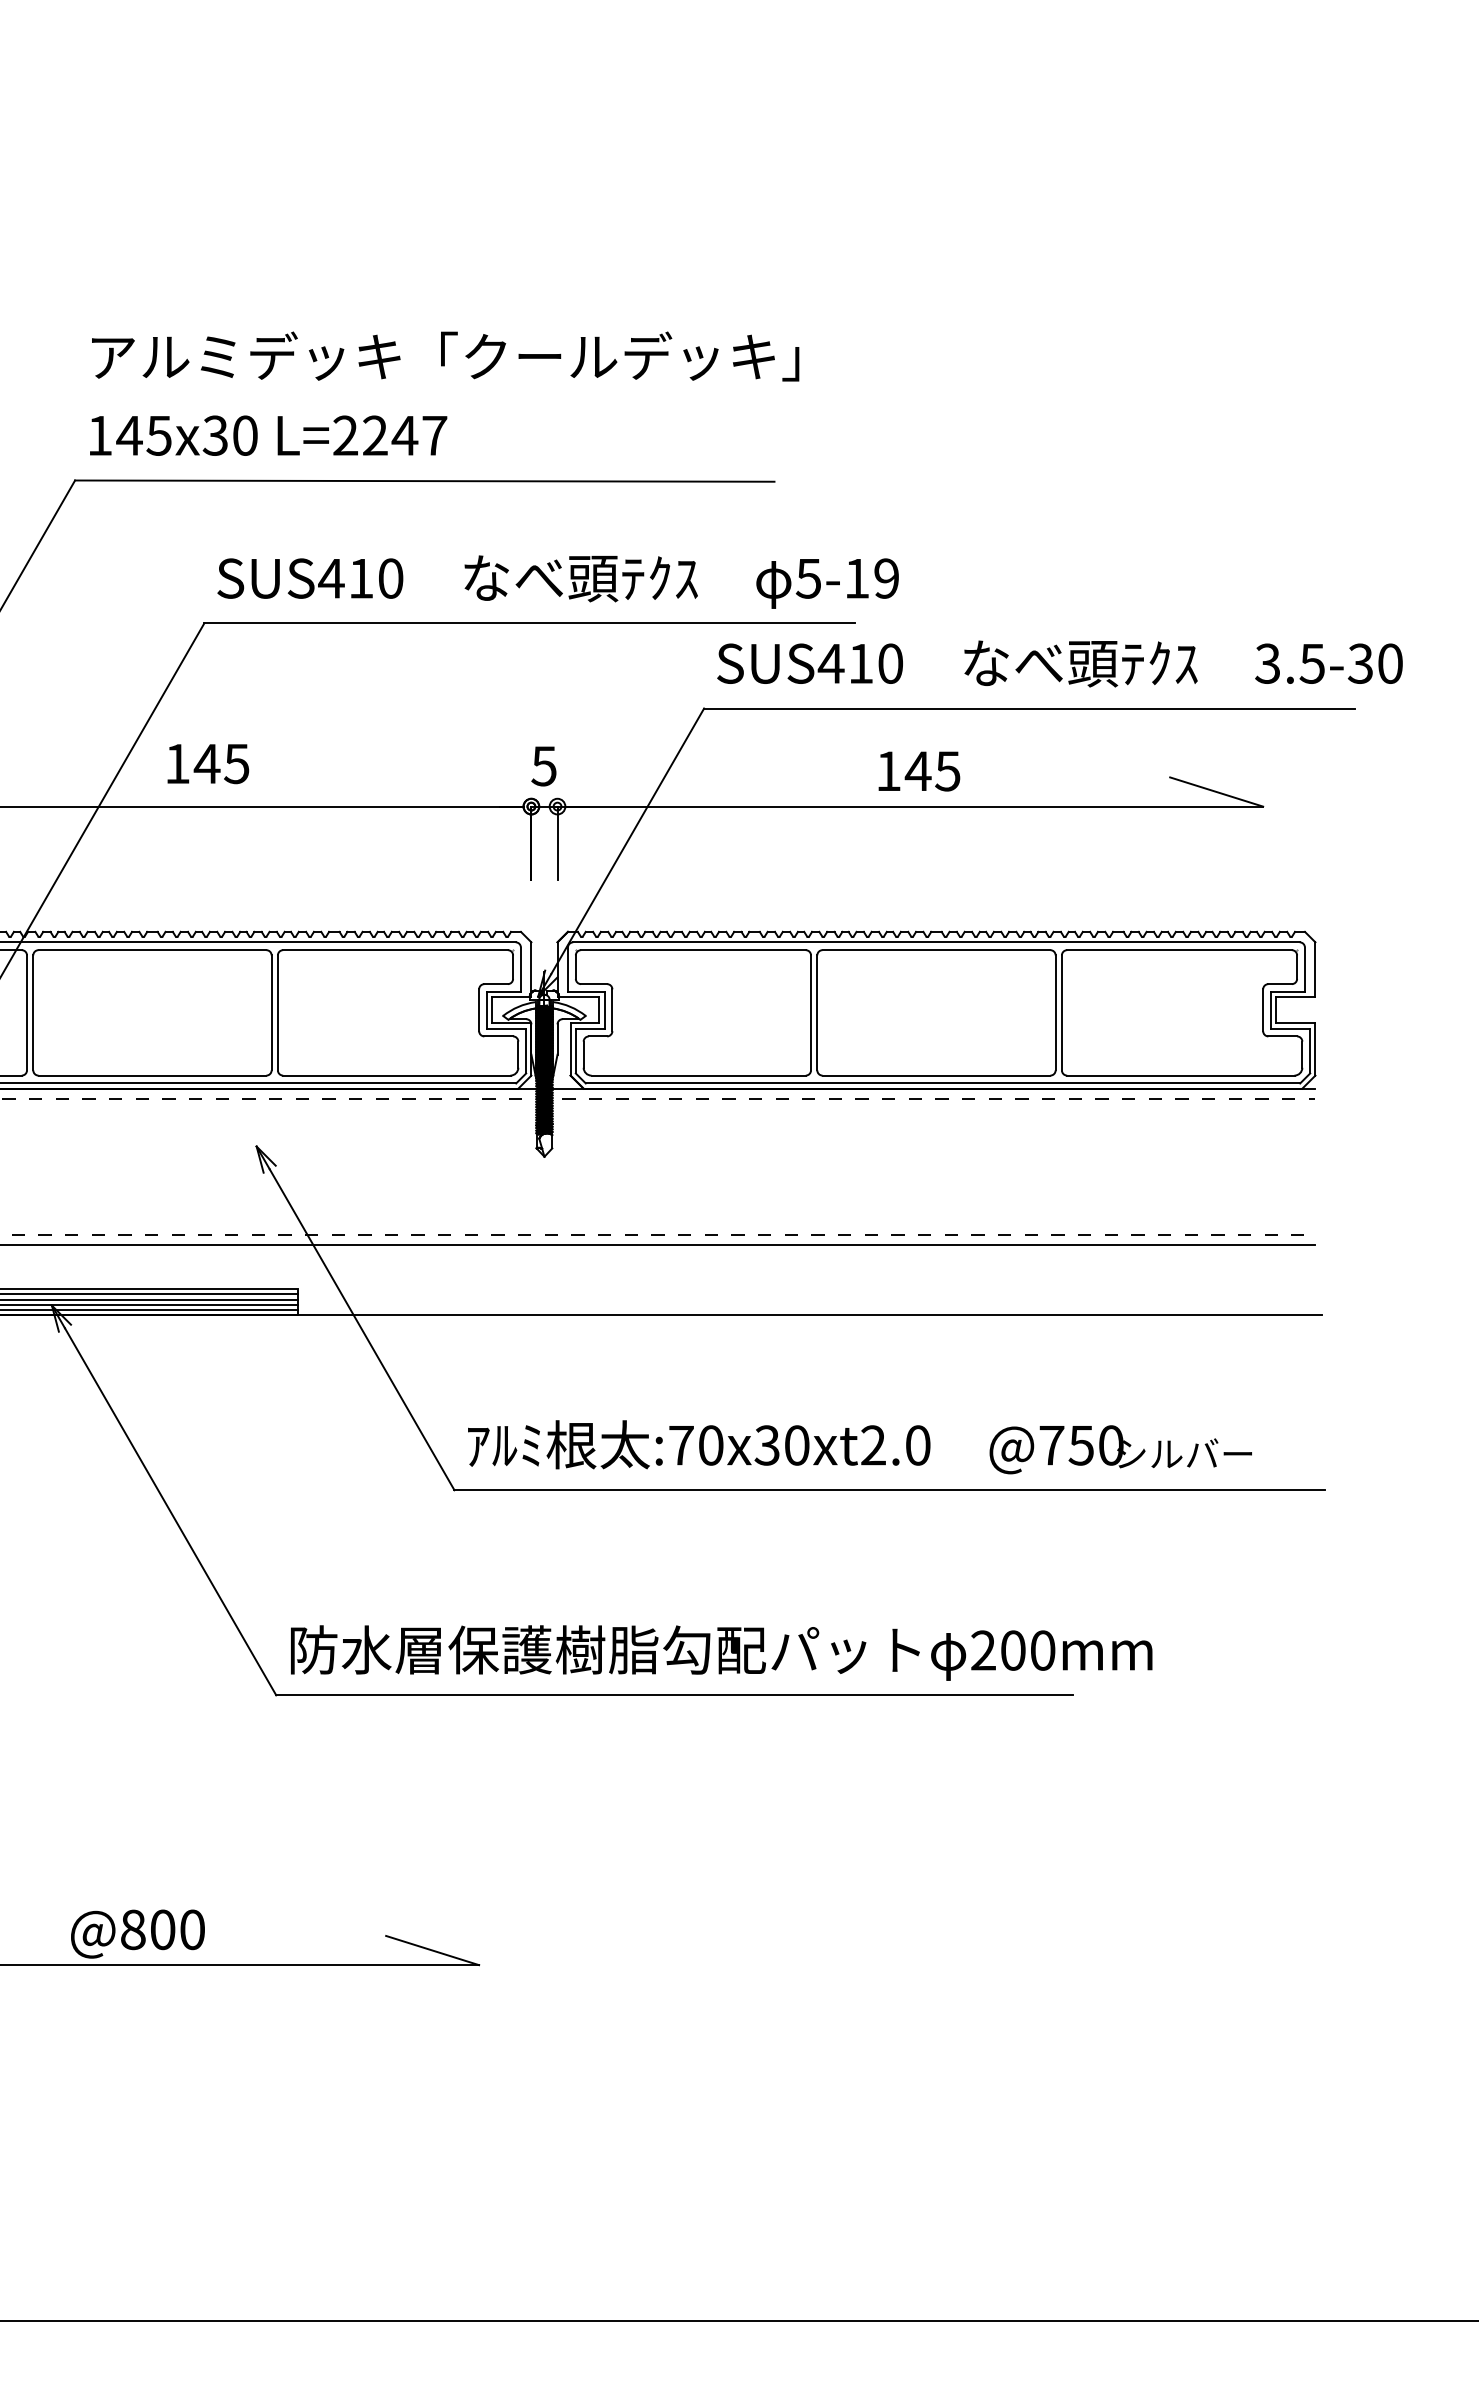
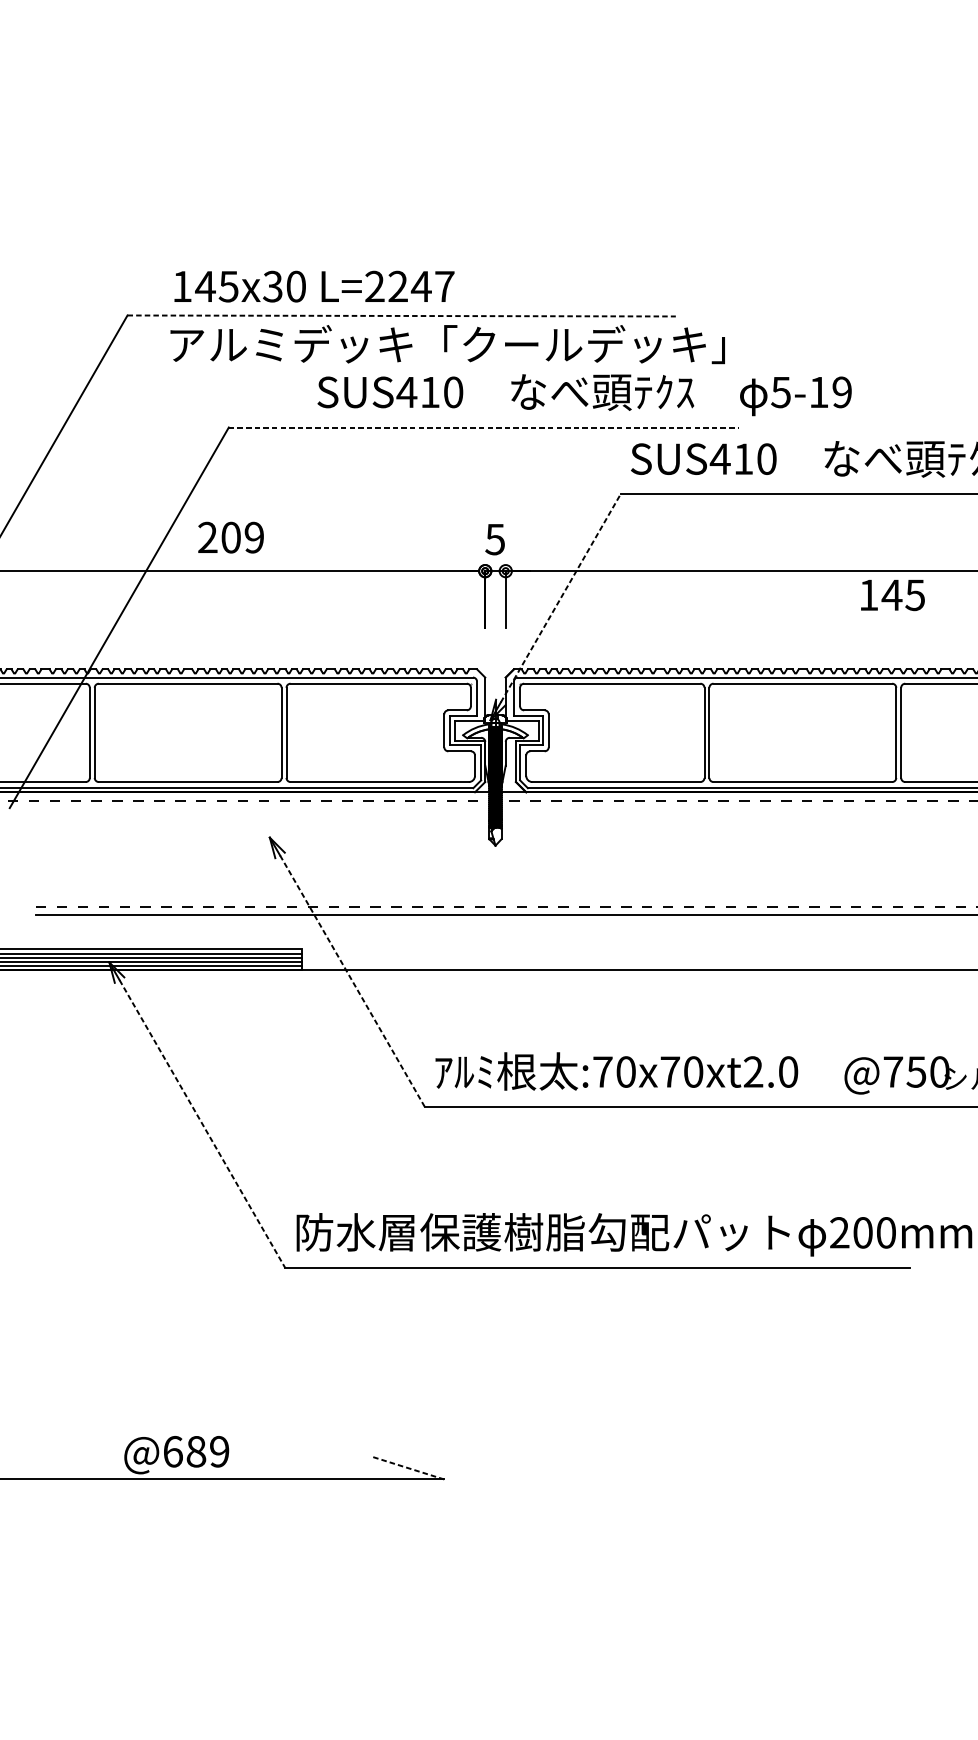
text: (445, 356) -> (447, 344), moved
text: (268, 435) -> (314, 286), moved
line: (424, 481) -> (401, 316), solid -> dashed
text: (557, 581) -> (584, 394), moved
line: (530, 623) -> (484, 427), solid -> dashed
text: (207, 763) -> (231, 537), 145 -> 209
text: (919, 771) -> (893, 595), moved
line: (627, 840) -> (560, 597), solid -> dashed
line: (362, 1330) -> (352, 981), solid -> dashed
text: (766, 1445) -> (669, 1072), :70x30xt2.0 -> :70x70xt2.0
line: (170, 1511) -> (202, 1123), solid -> dashed
text: (162, 1929) -> (196, 1451), @800 -> @689
line: (432, 1950) -> (407, 1467), solid -> dashed

